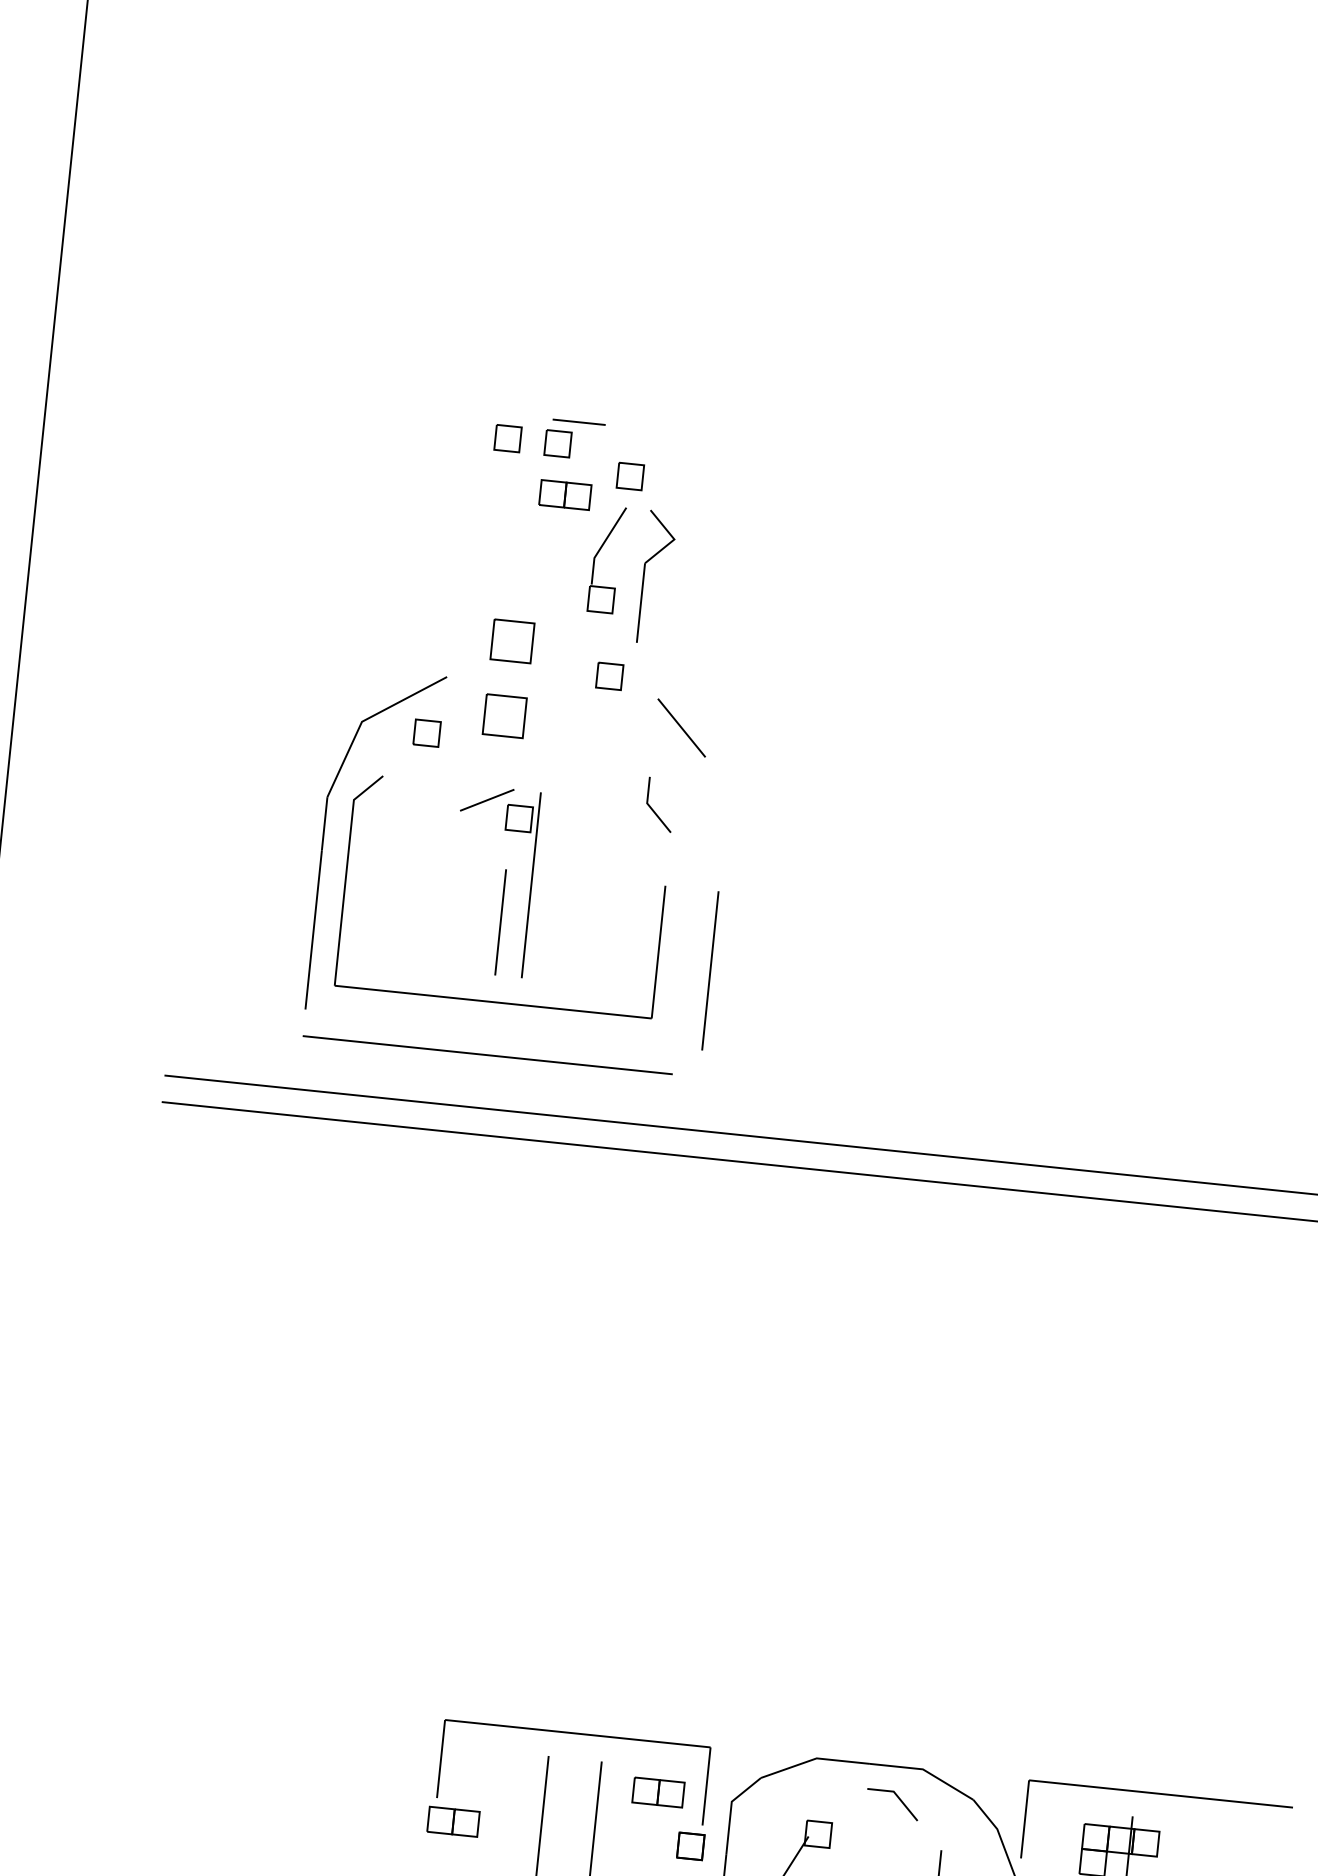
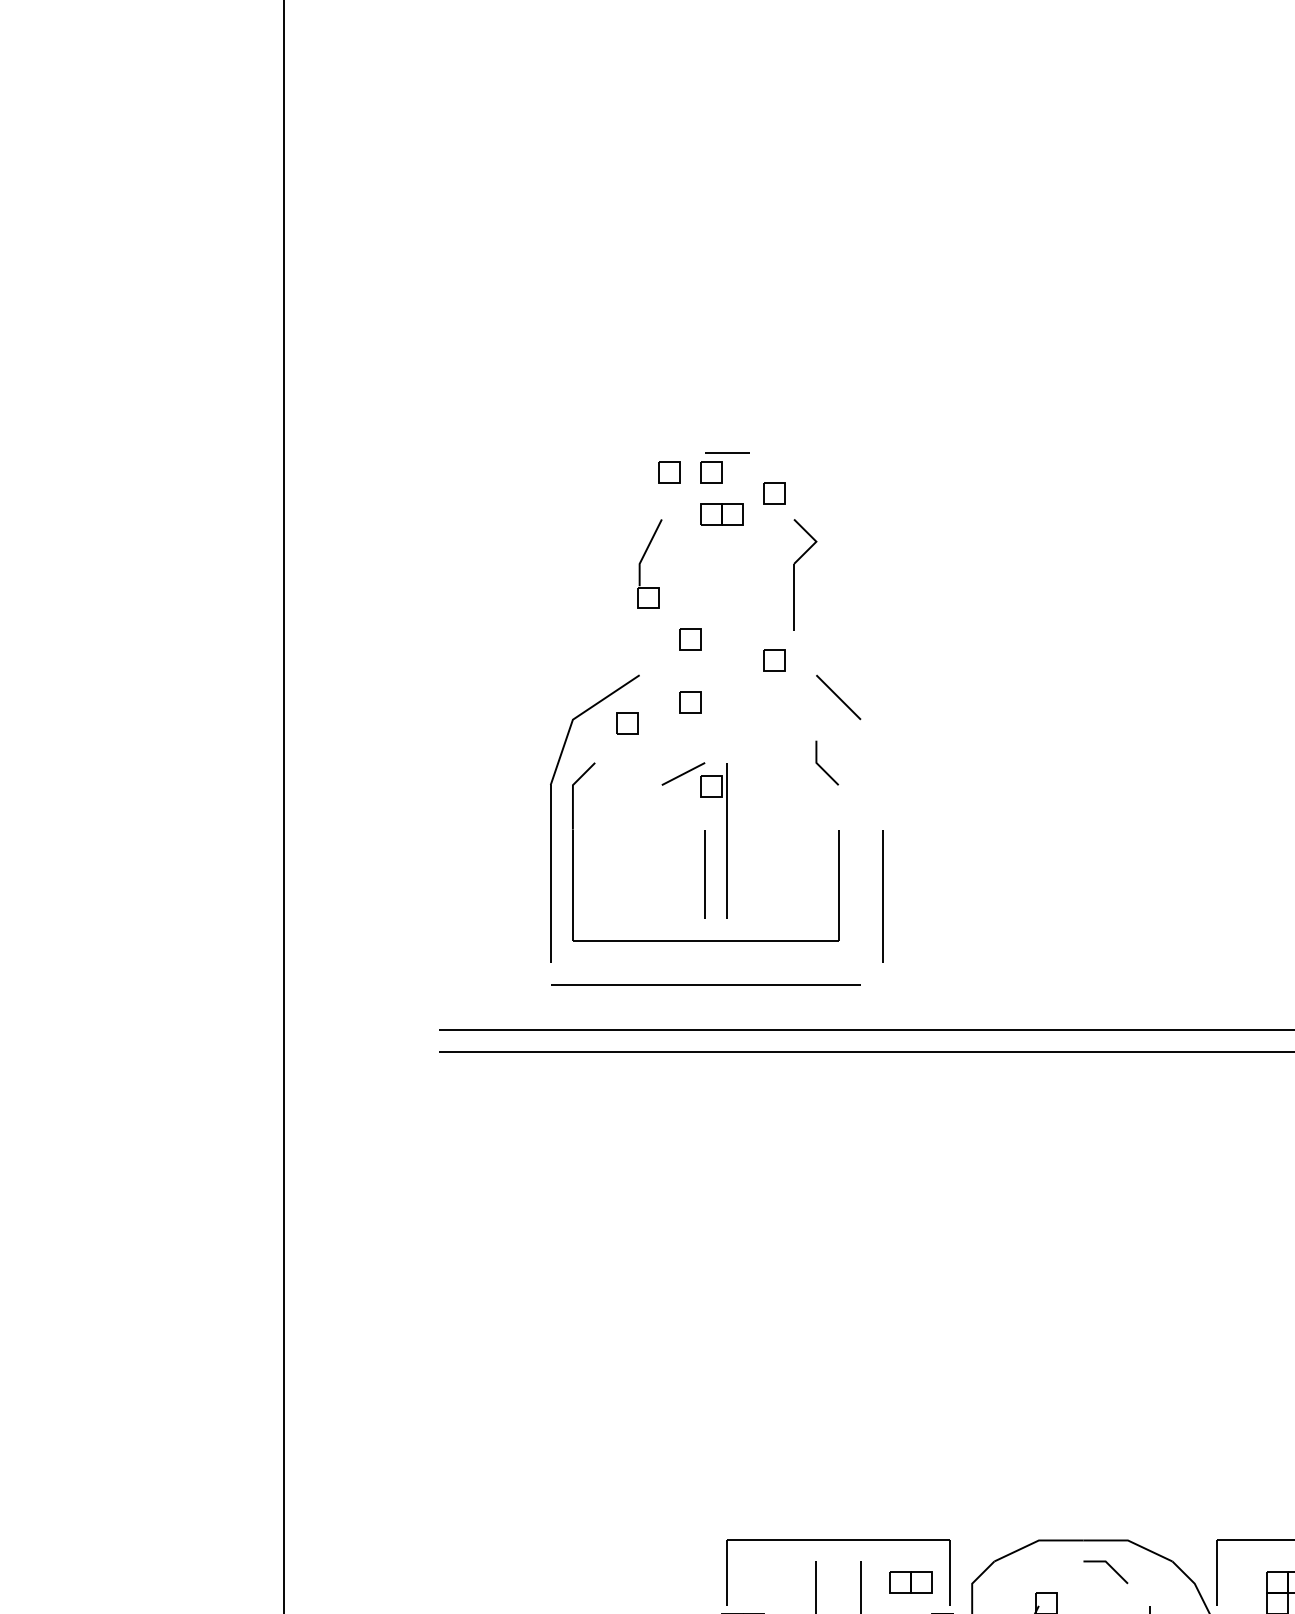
part: (598, 554) -> (642, 560), moved
part: (512, 640) -> (690, 639), size x0.62
part: (504, 715) -> (690, 702), size x0.62

